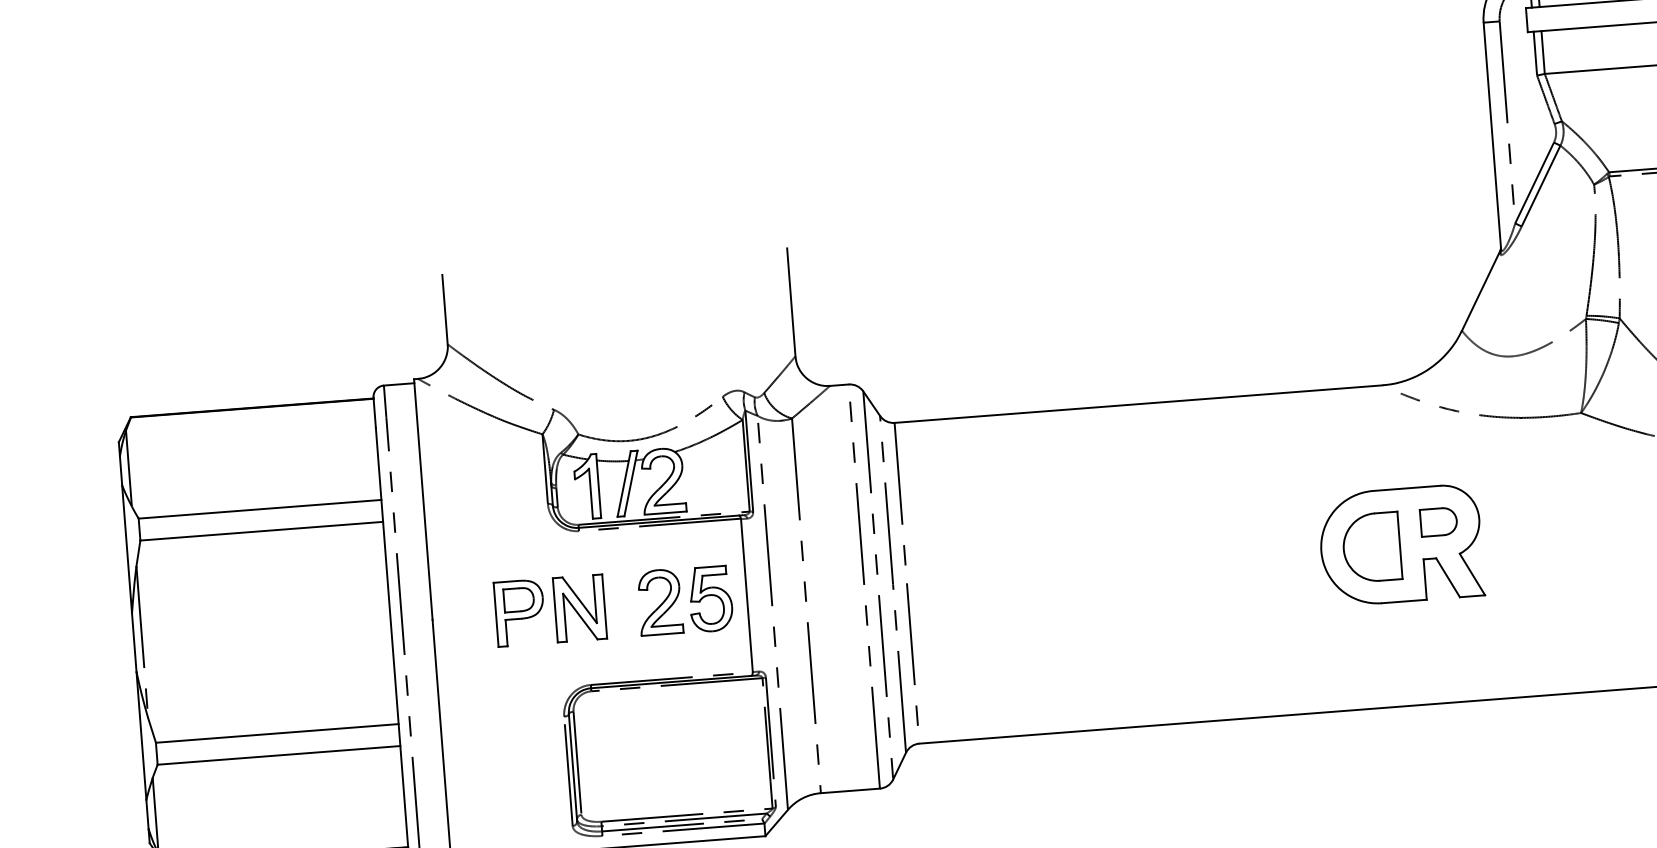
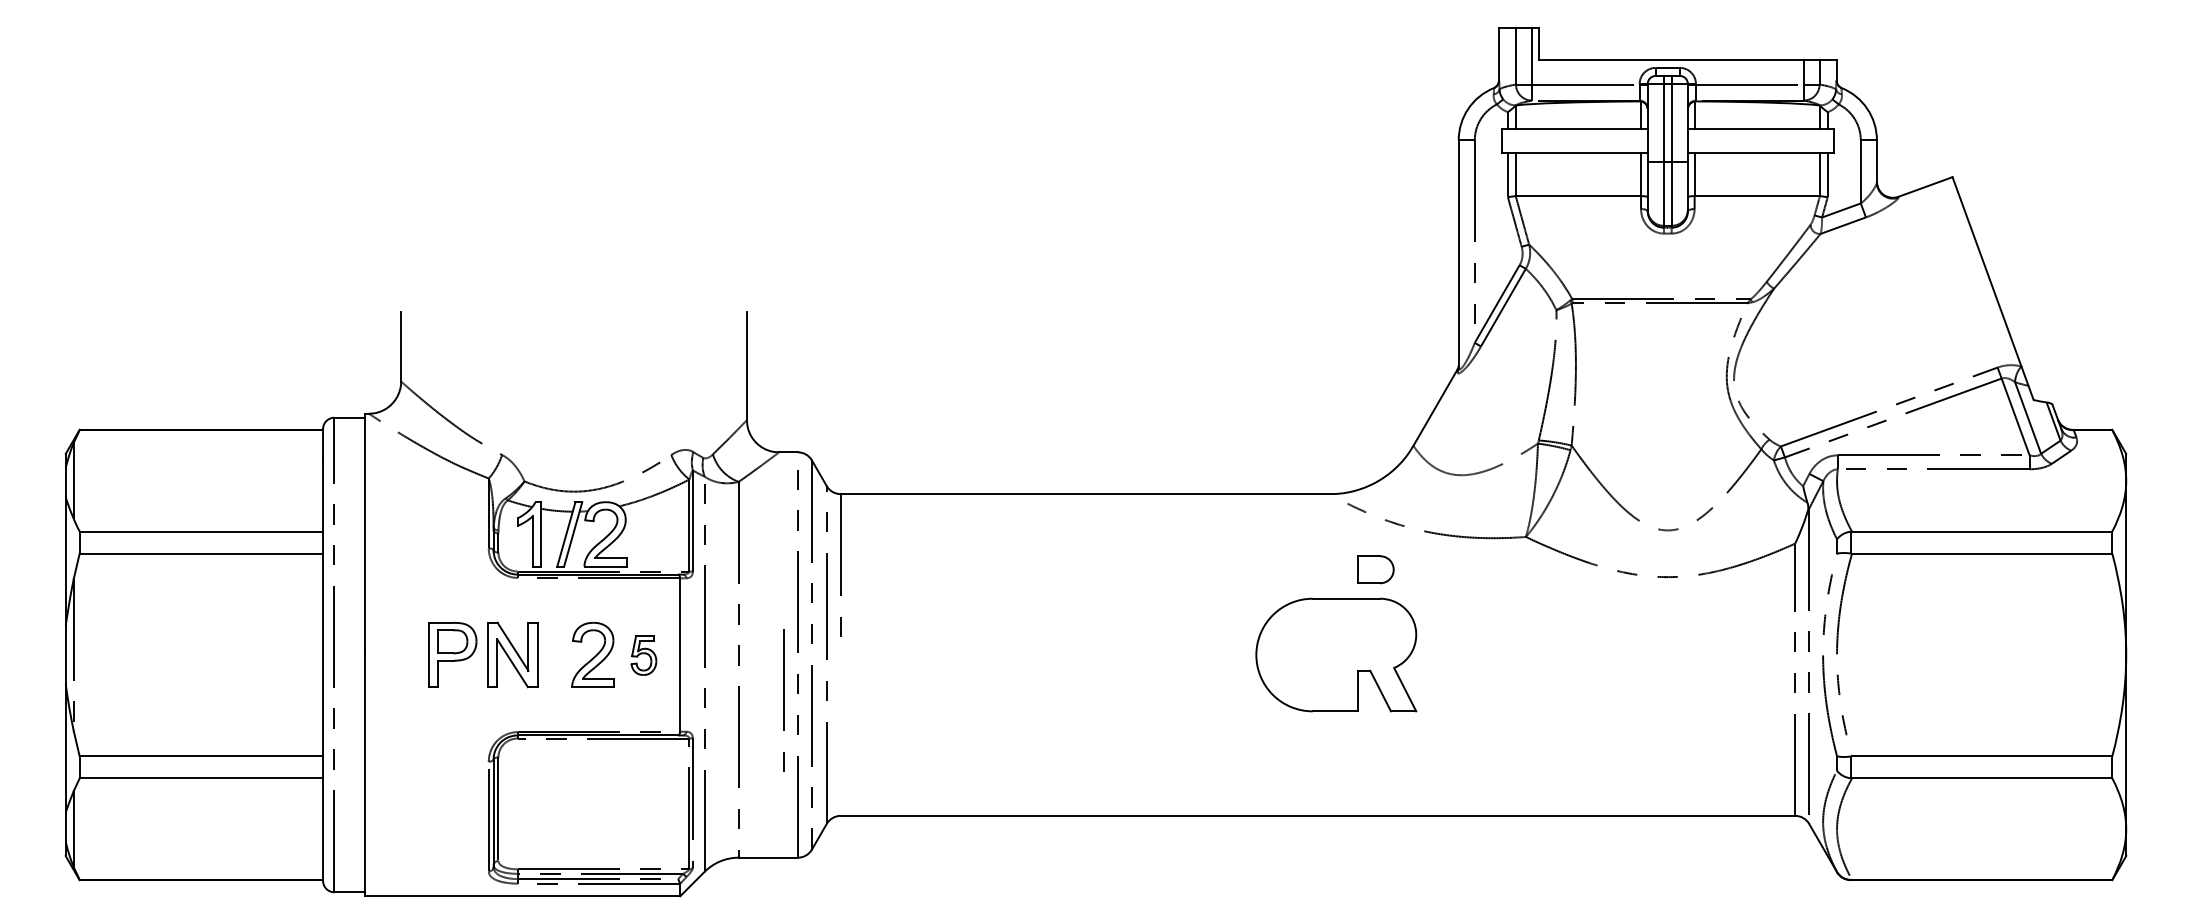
part: (1438, 521) -> (1375, 569), moved
part: (1371, 547) -> (1306, 654), removed
part: (710, 598) -> (643, 655), size x0.6
line: (912, 654) -> (783, 700), moved

